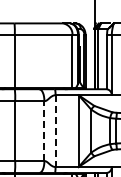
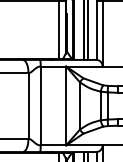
line: (44, 131) -> (28, 106), dashed -> solid
line: (55, 131) -> (40, 106), dashed -> solid

